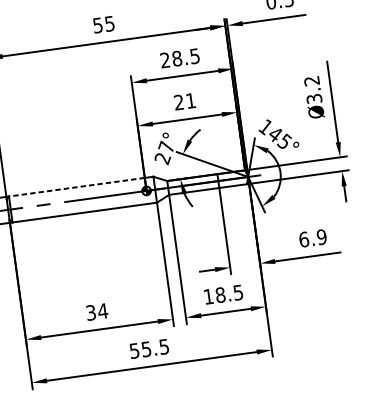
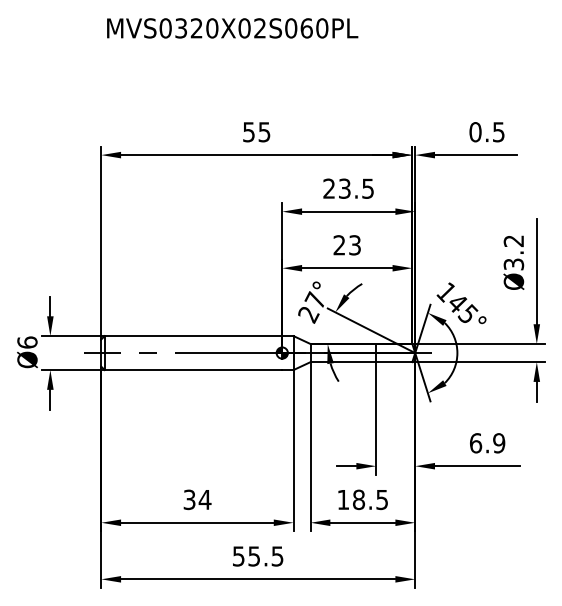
text: (176, 58) -> (344, 188), 28.5 -> 23.5
text: (190, 101) -> (354, 245), 21 -> 23
line: (76, 187) -> (193, 336), dashed -> solid

